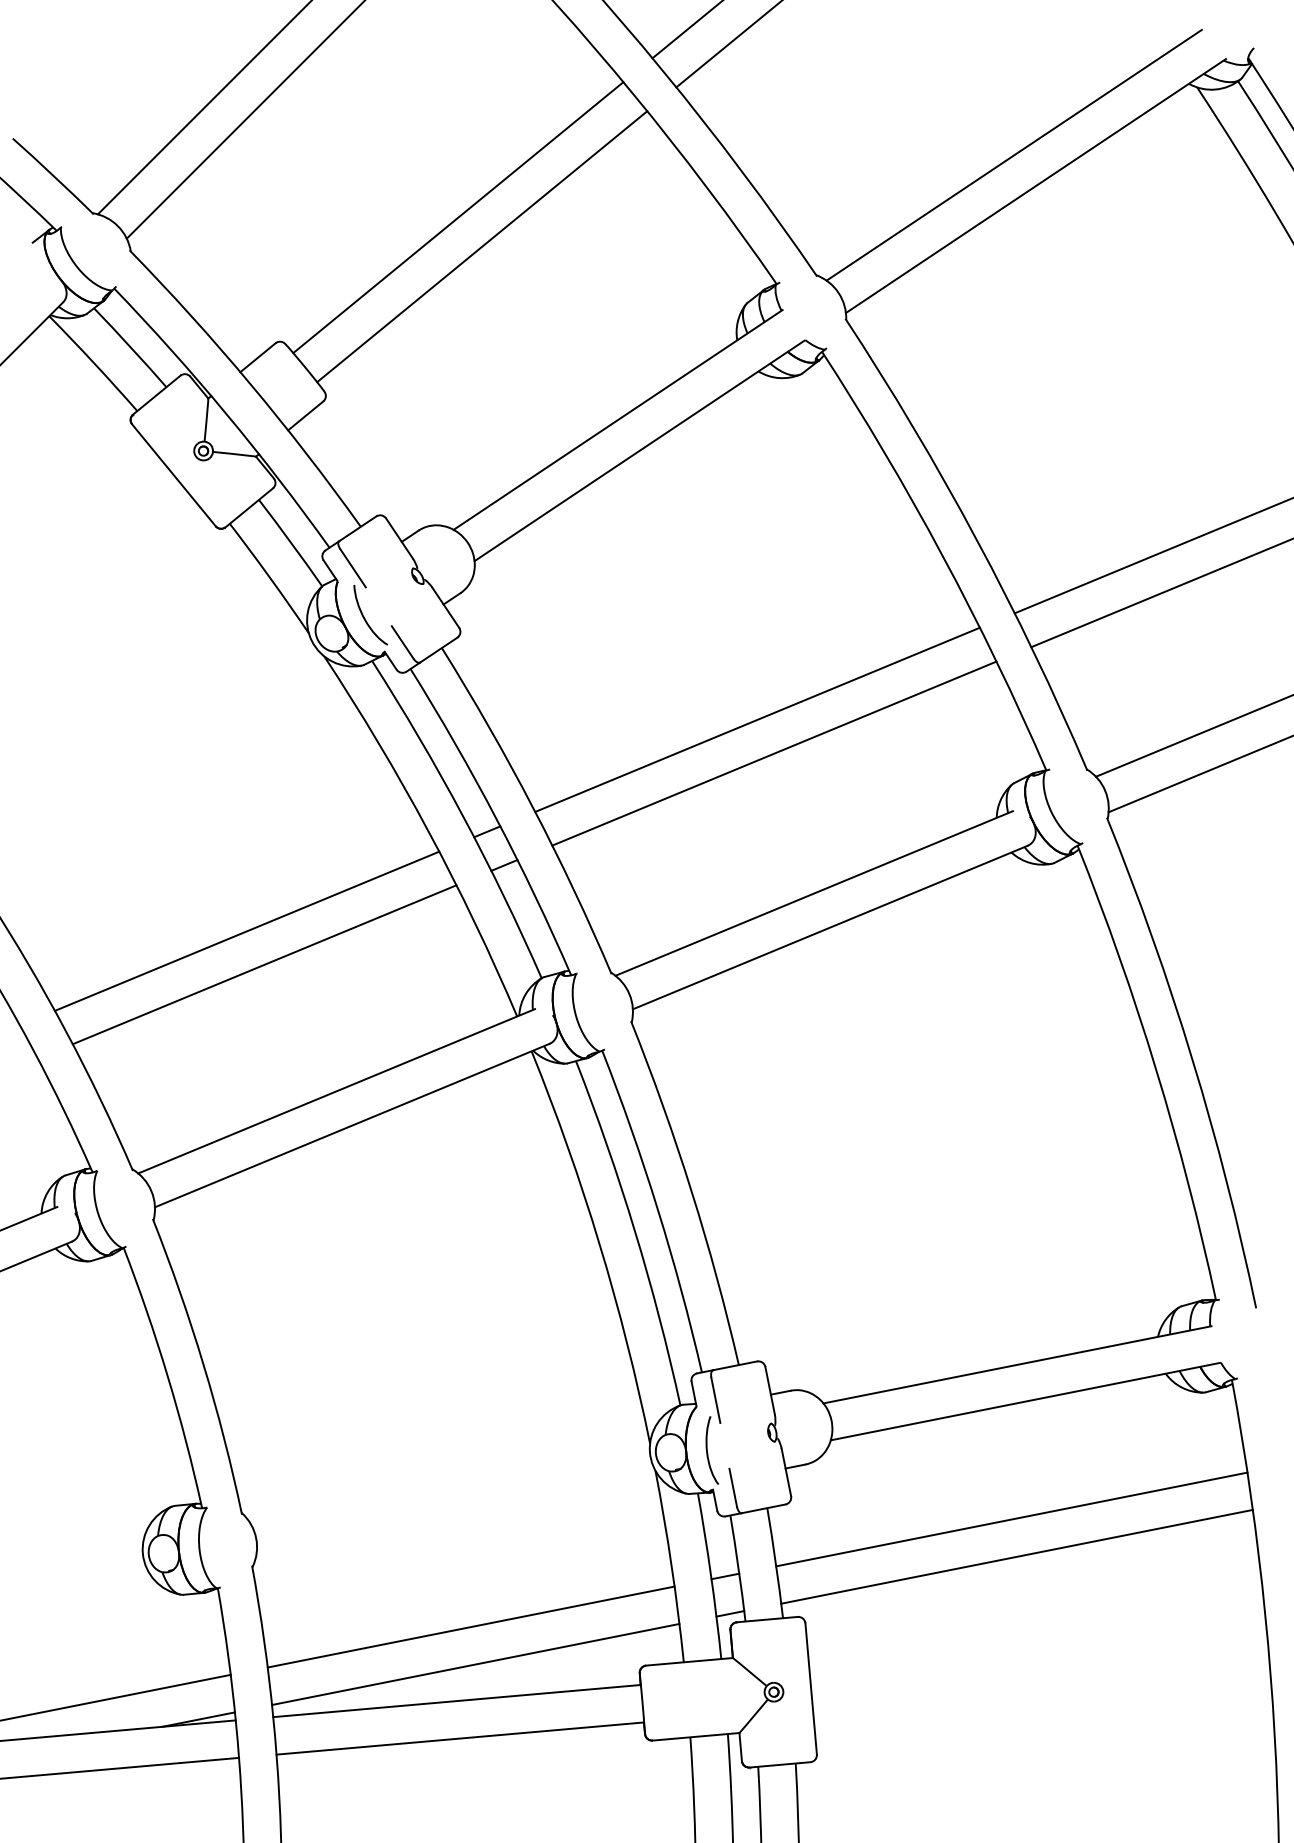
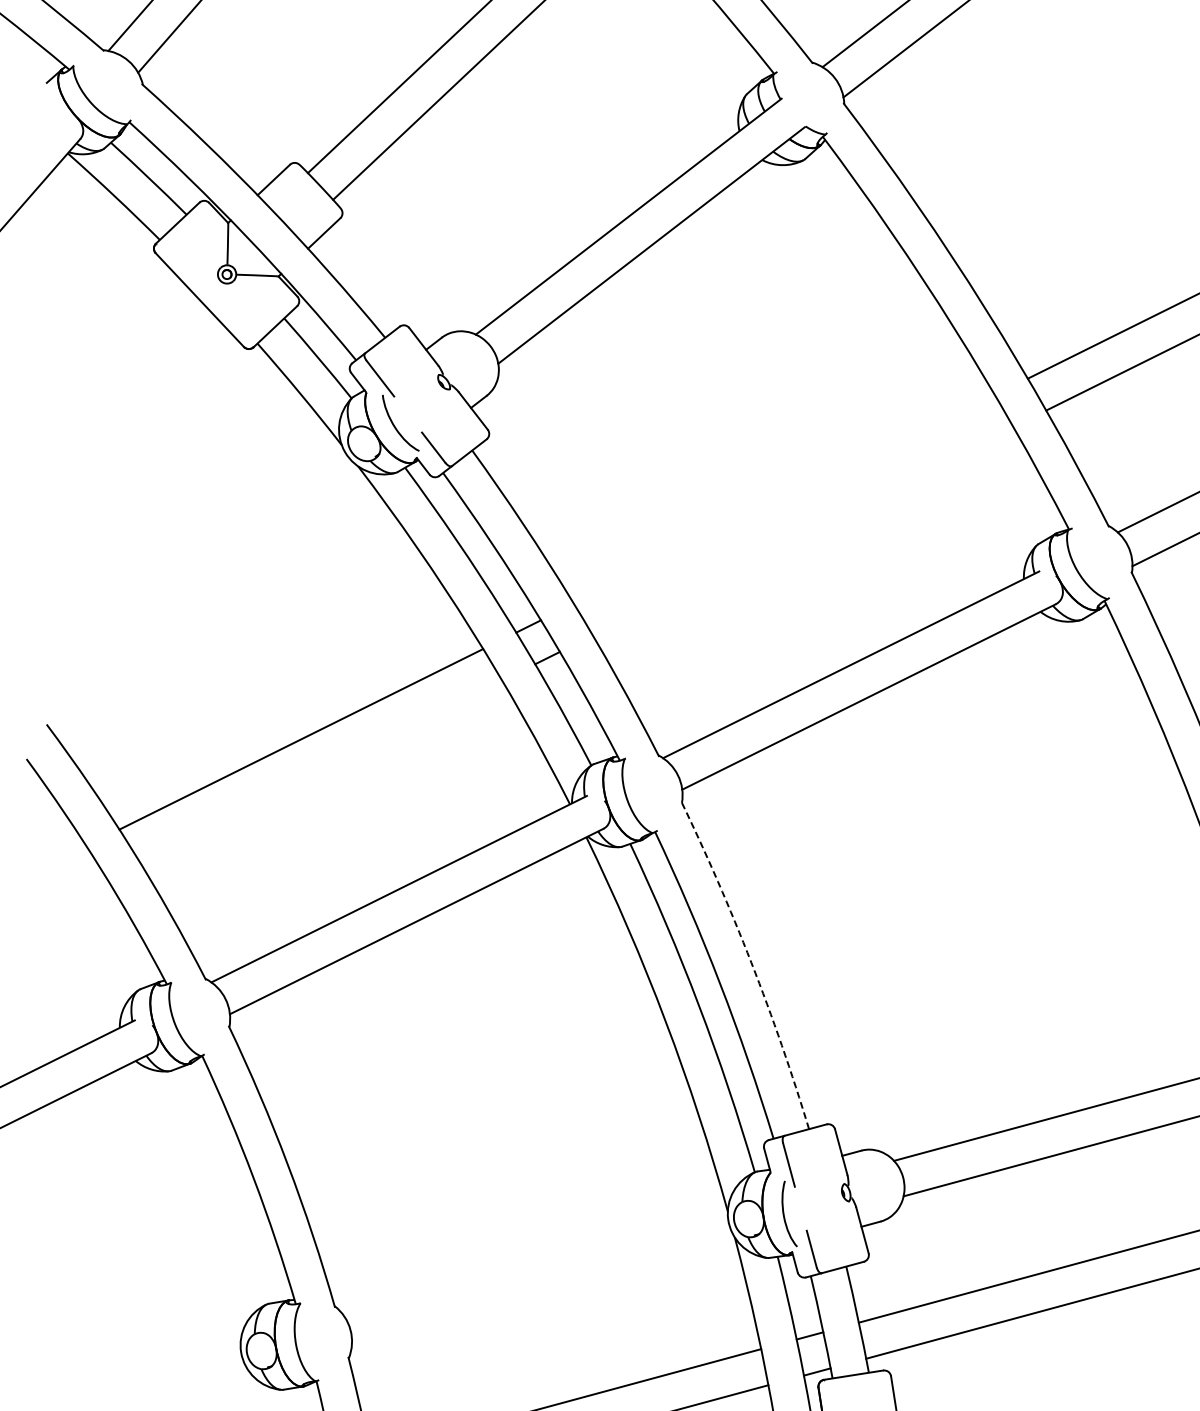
line: (757, 719) -> (784, 499), removed
line: (774, 753) -> (803, 531), removed
line: (264, 964) -> (320, 770), removed
arc: (691, 1191) -> (751, 963), solid -> dashed

